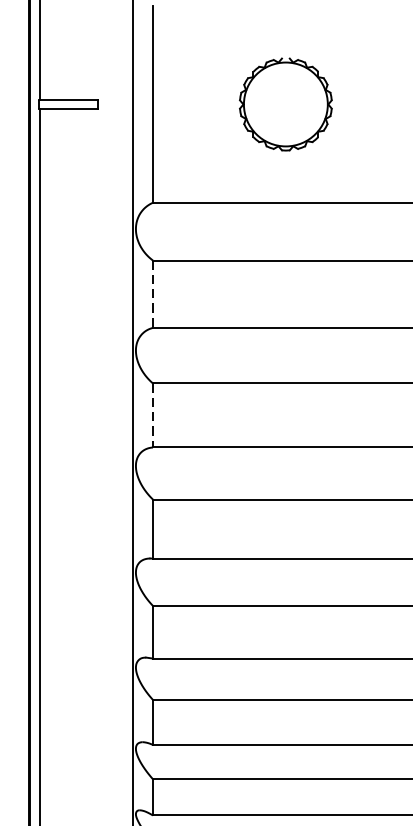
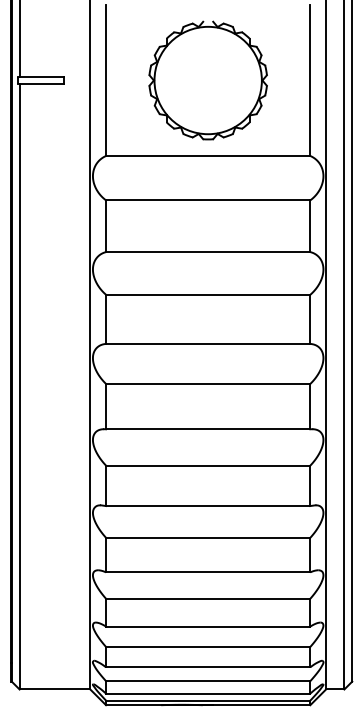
part: (285, 104) -> (207, 80), size x1.67
line: (153, 294) -> (106, 226), dashed -> solid
line: (153, 415) -> (106, 319), dashed -> solid

